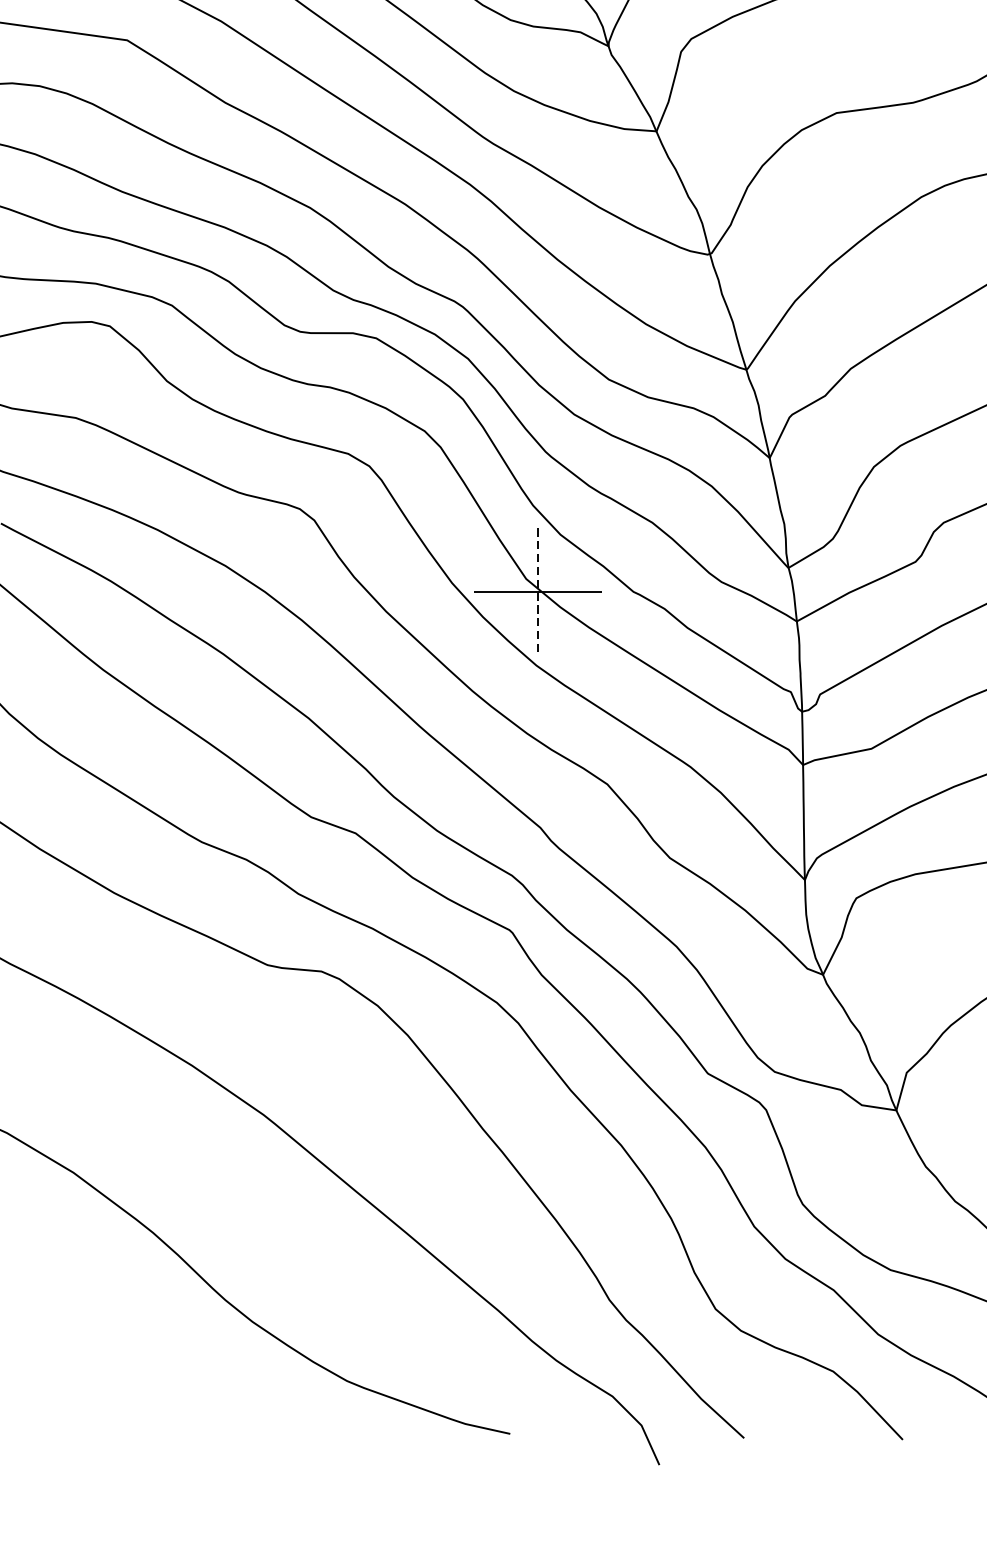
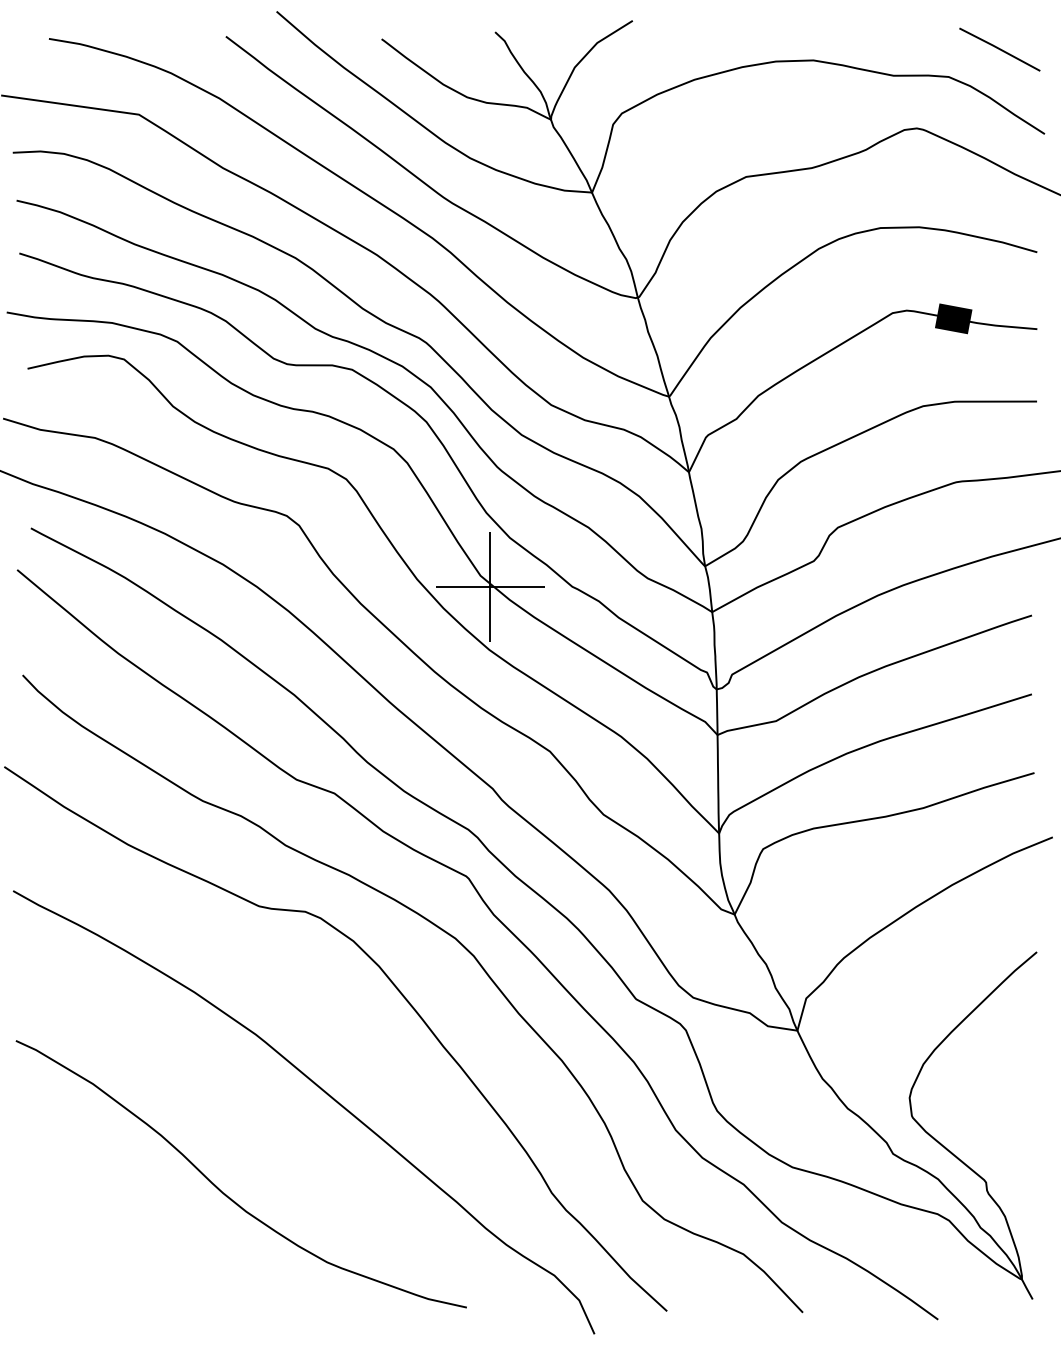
line: (537, 592) -> (490, 587), dashed -> solid

